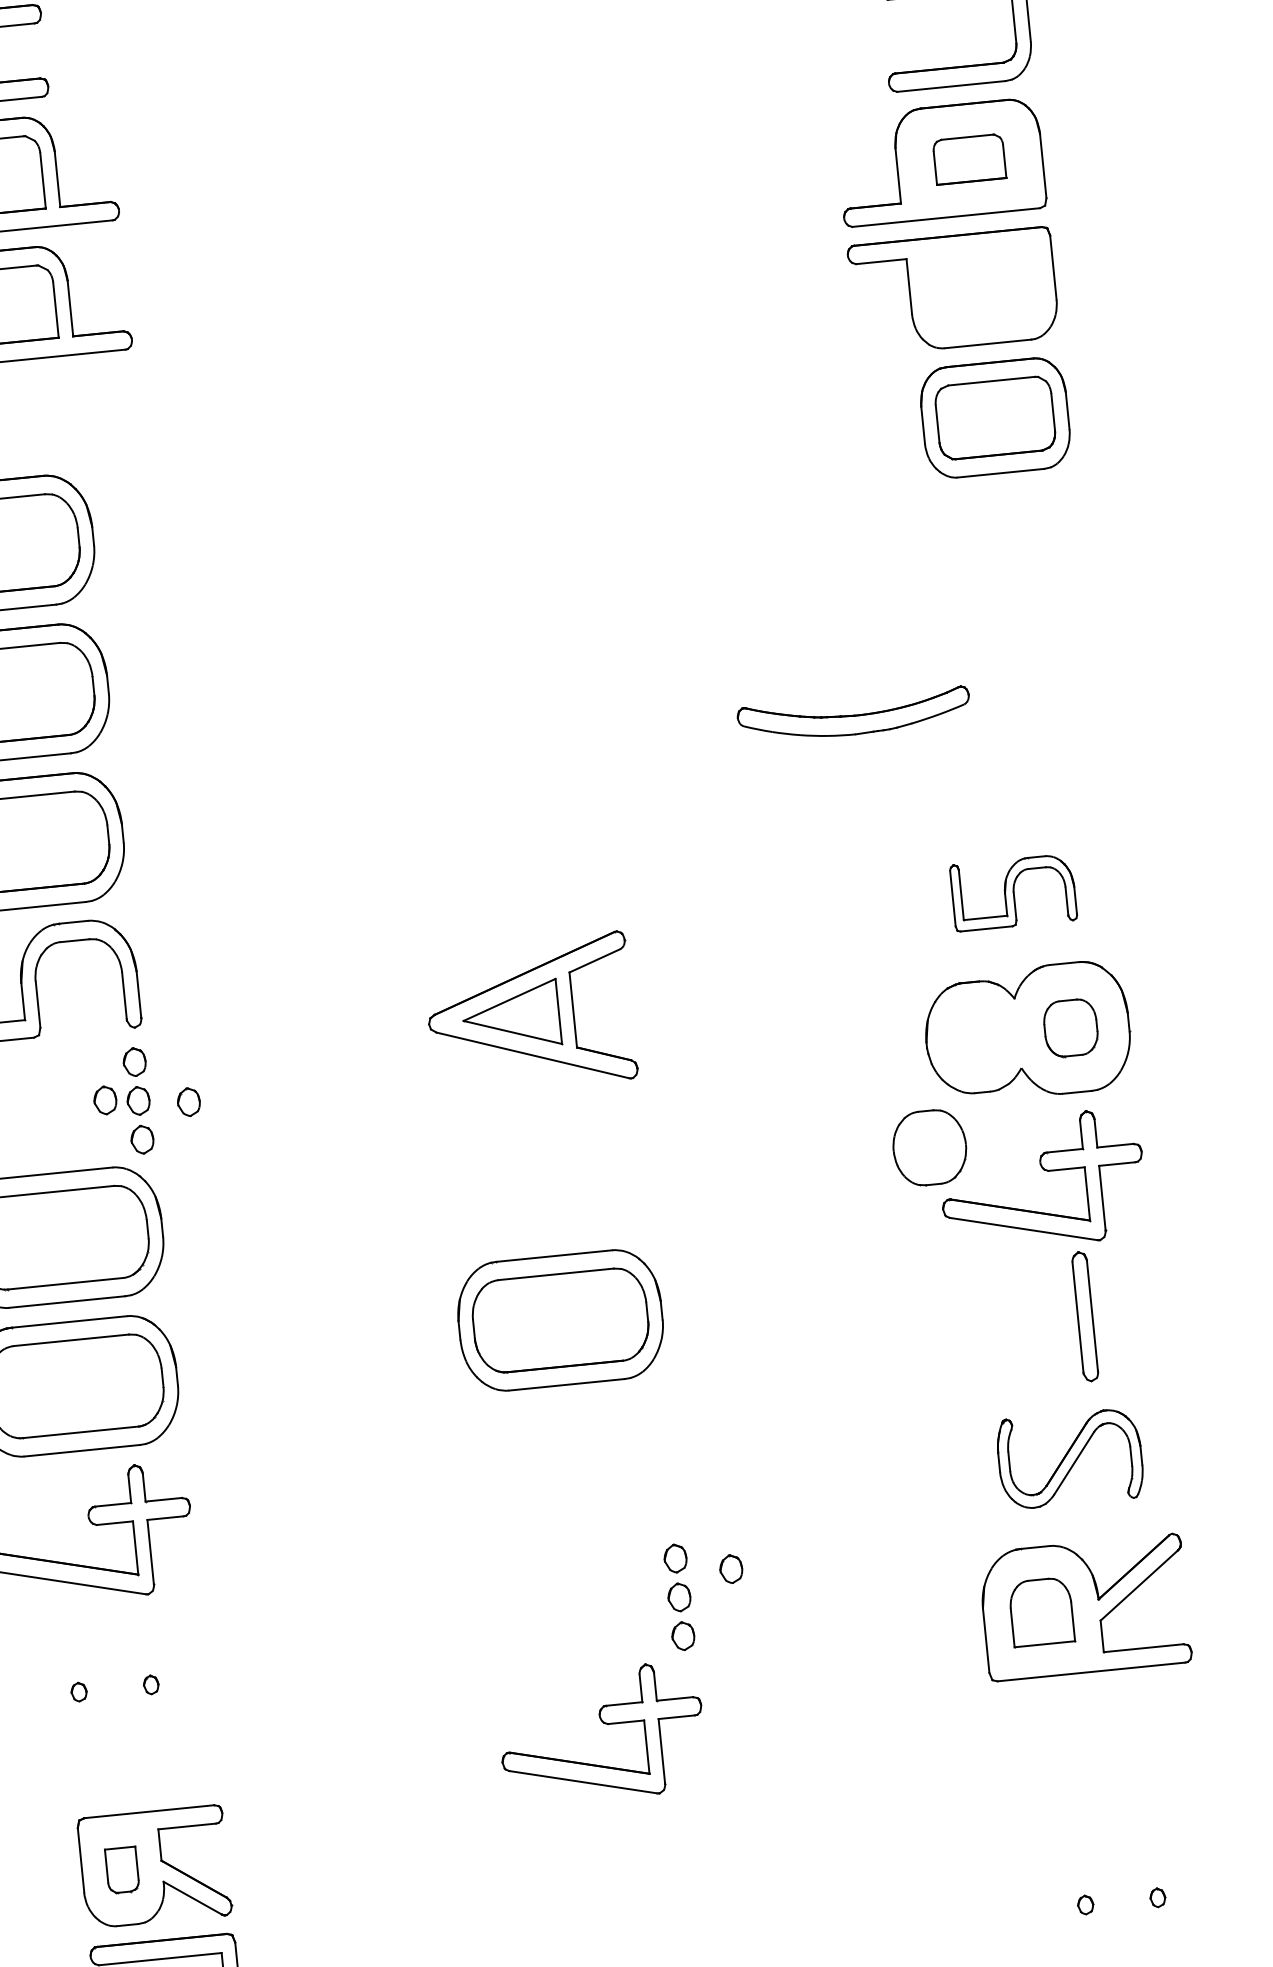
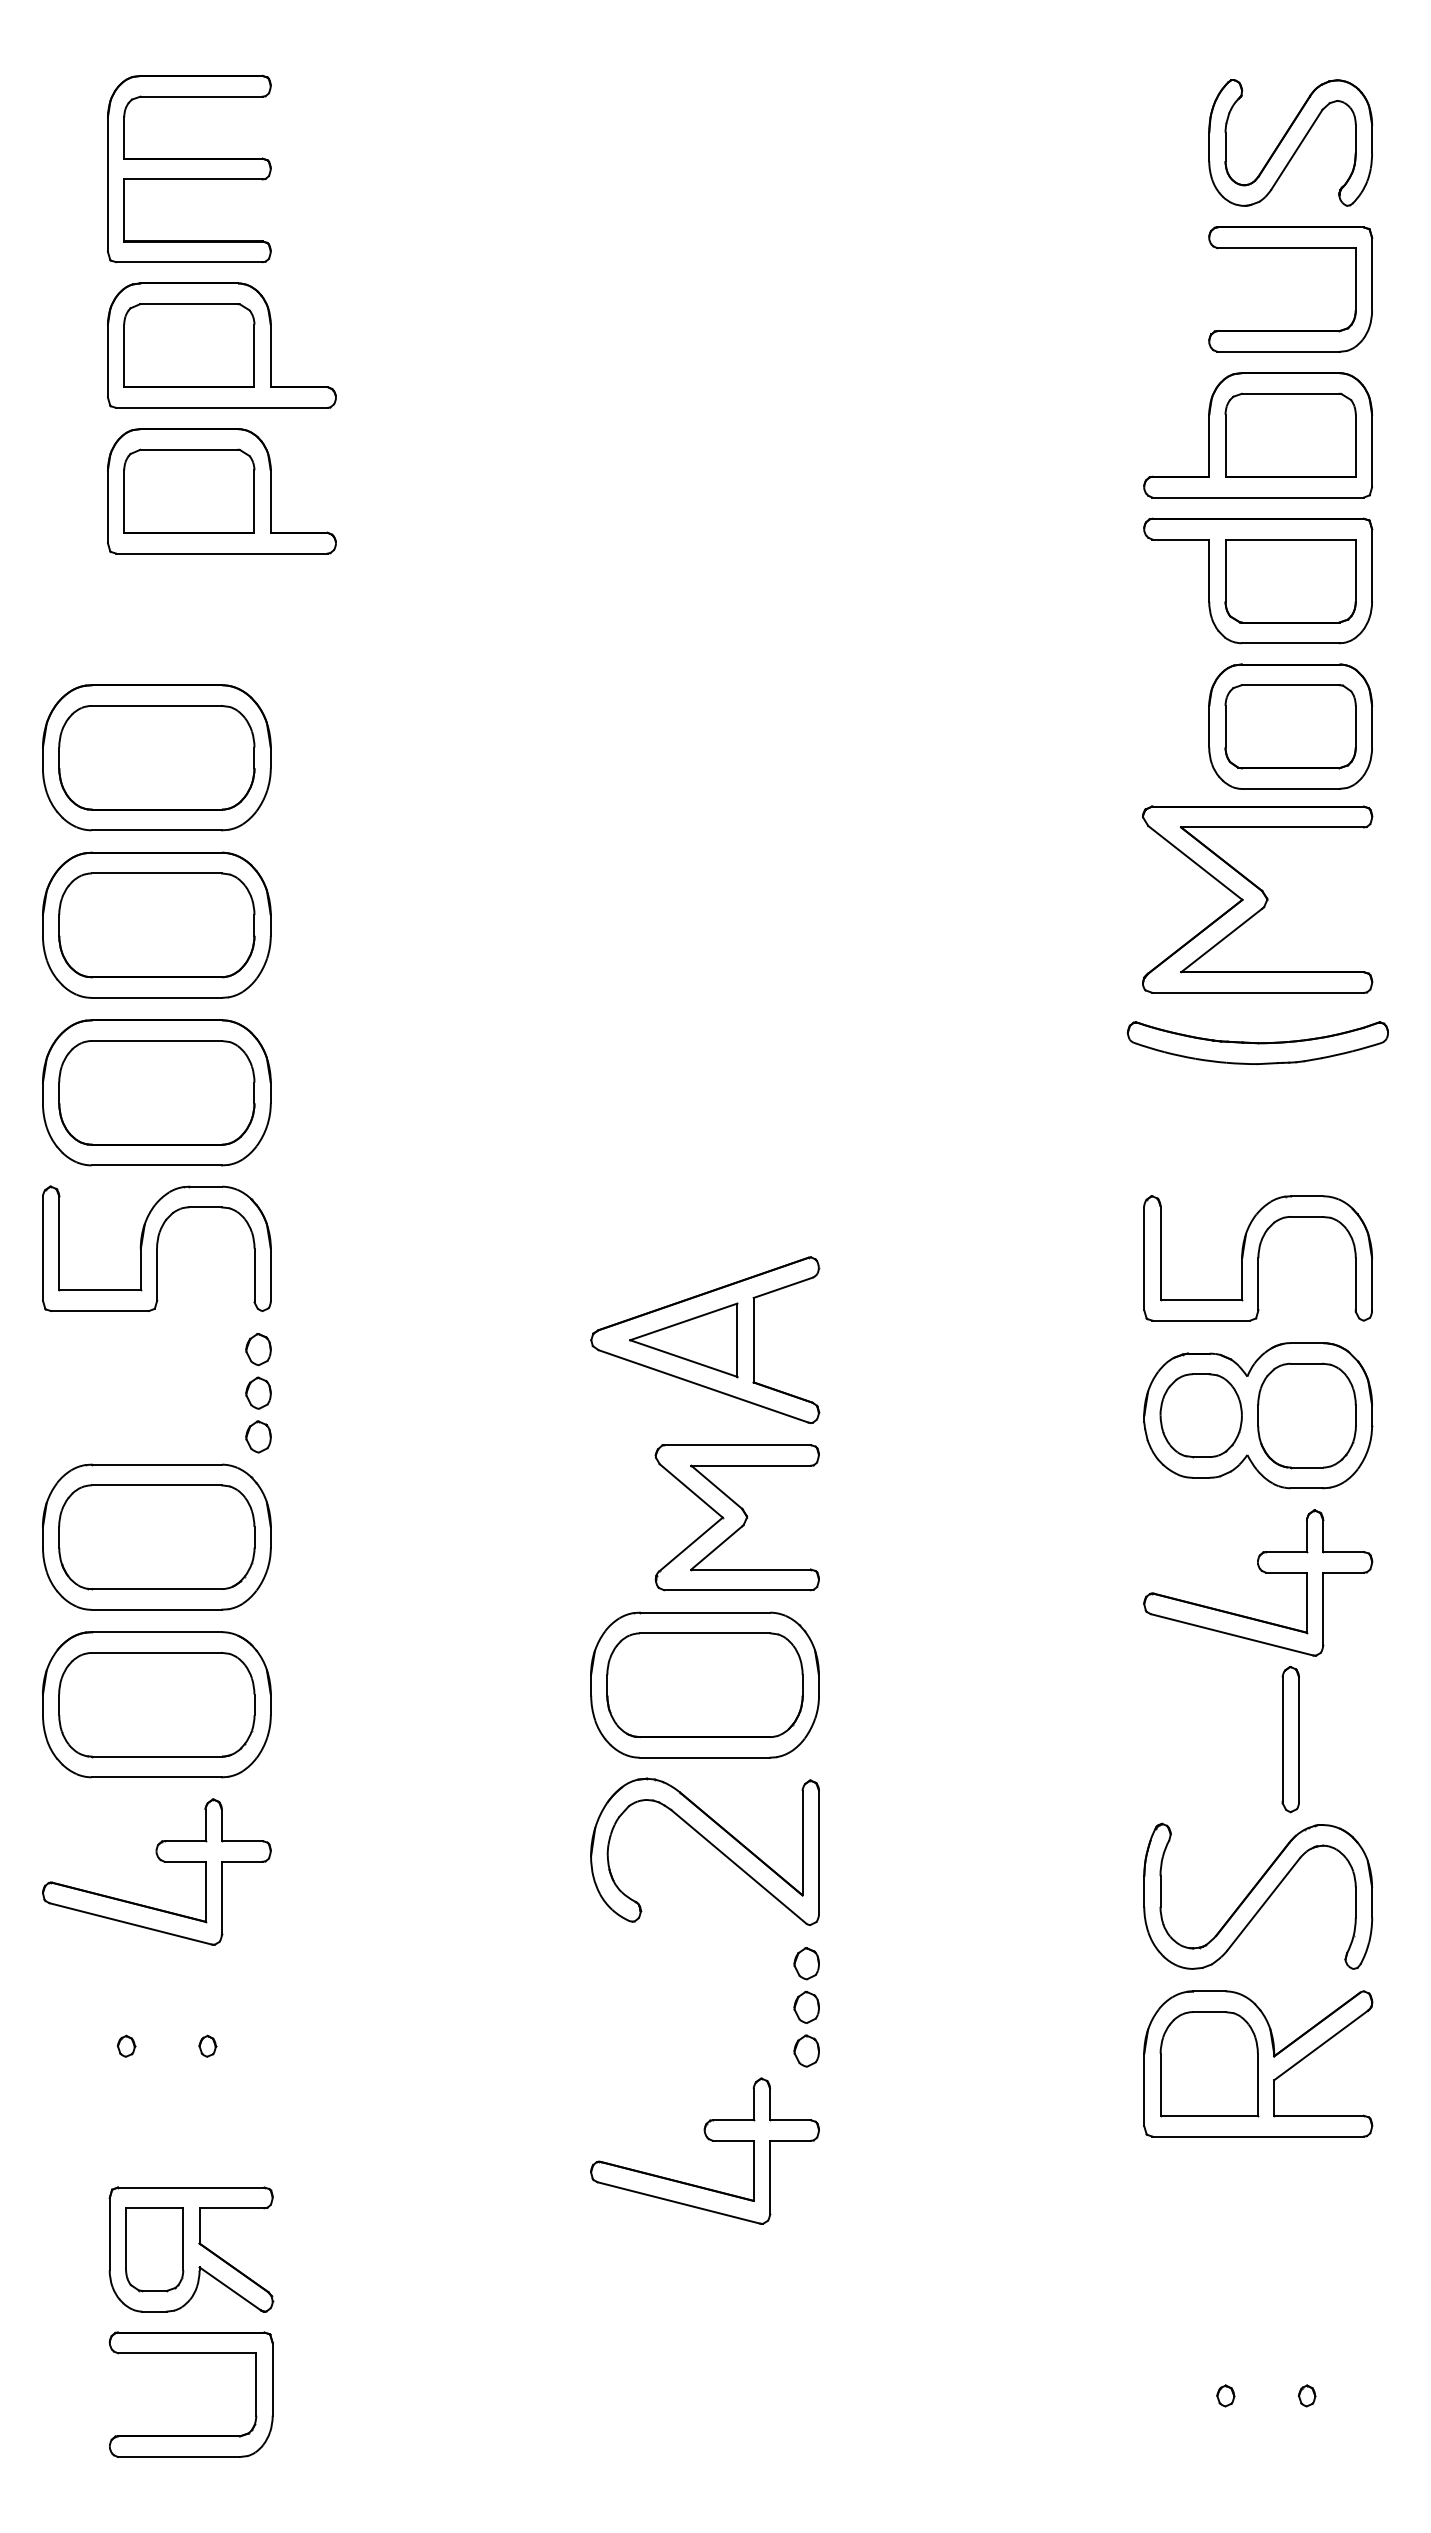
part: (969, 158) -> (1290, 434), size x1.67
part: (982, 289) -> (1290, 581), added
part: (981, 574) -> (1257, 899), added
part: (853, 716) -> (1257, 1043), moved
part: (1013, 892) -> (1257, 1258), size x1.67
part: (1070, 1027) -> (1306, 1415), size x1.67
part: (105, 1099) -> (221, 1388), removed
part: (188, 1101) -> (314, 1399), removed
part: (929, 1147) -> (1200, 1415), moved
part: (573, 1168) -> (736, 1517), added
part: (1070, 1458) -> (1258, 1895), size x1.43
part: (579, 1461) -> (710, 1844), added
part: (731, 1568) -> (867, 1981), removed
part: (1041, 1612) -> (1209, 2064), size x1.43
part: (122, 1869) -> (154, 2249), size x1.67

